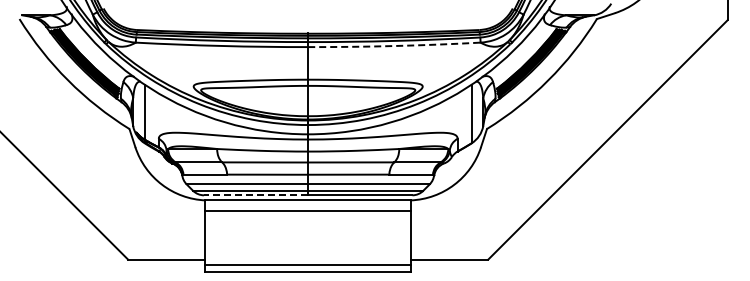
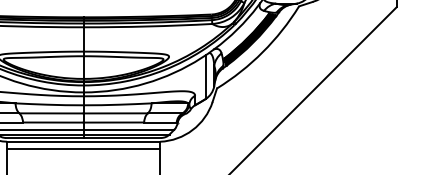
arc: (394, 46) -> (147, 26), dashed -> solid
line: (255, 195) -> (44, 138), dashed -> solid

